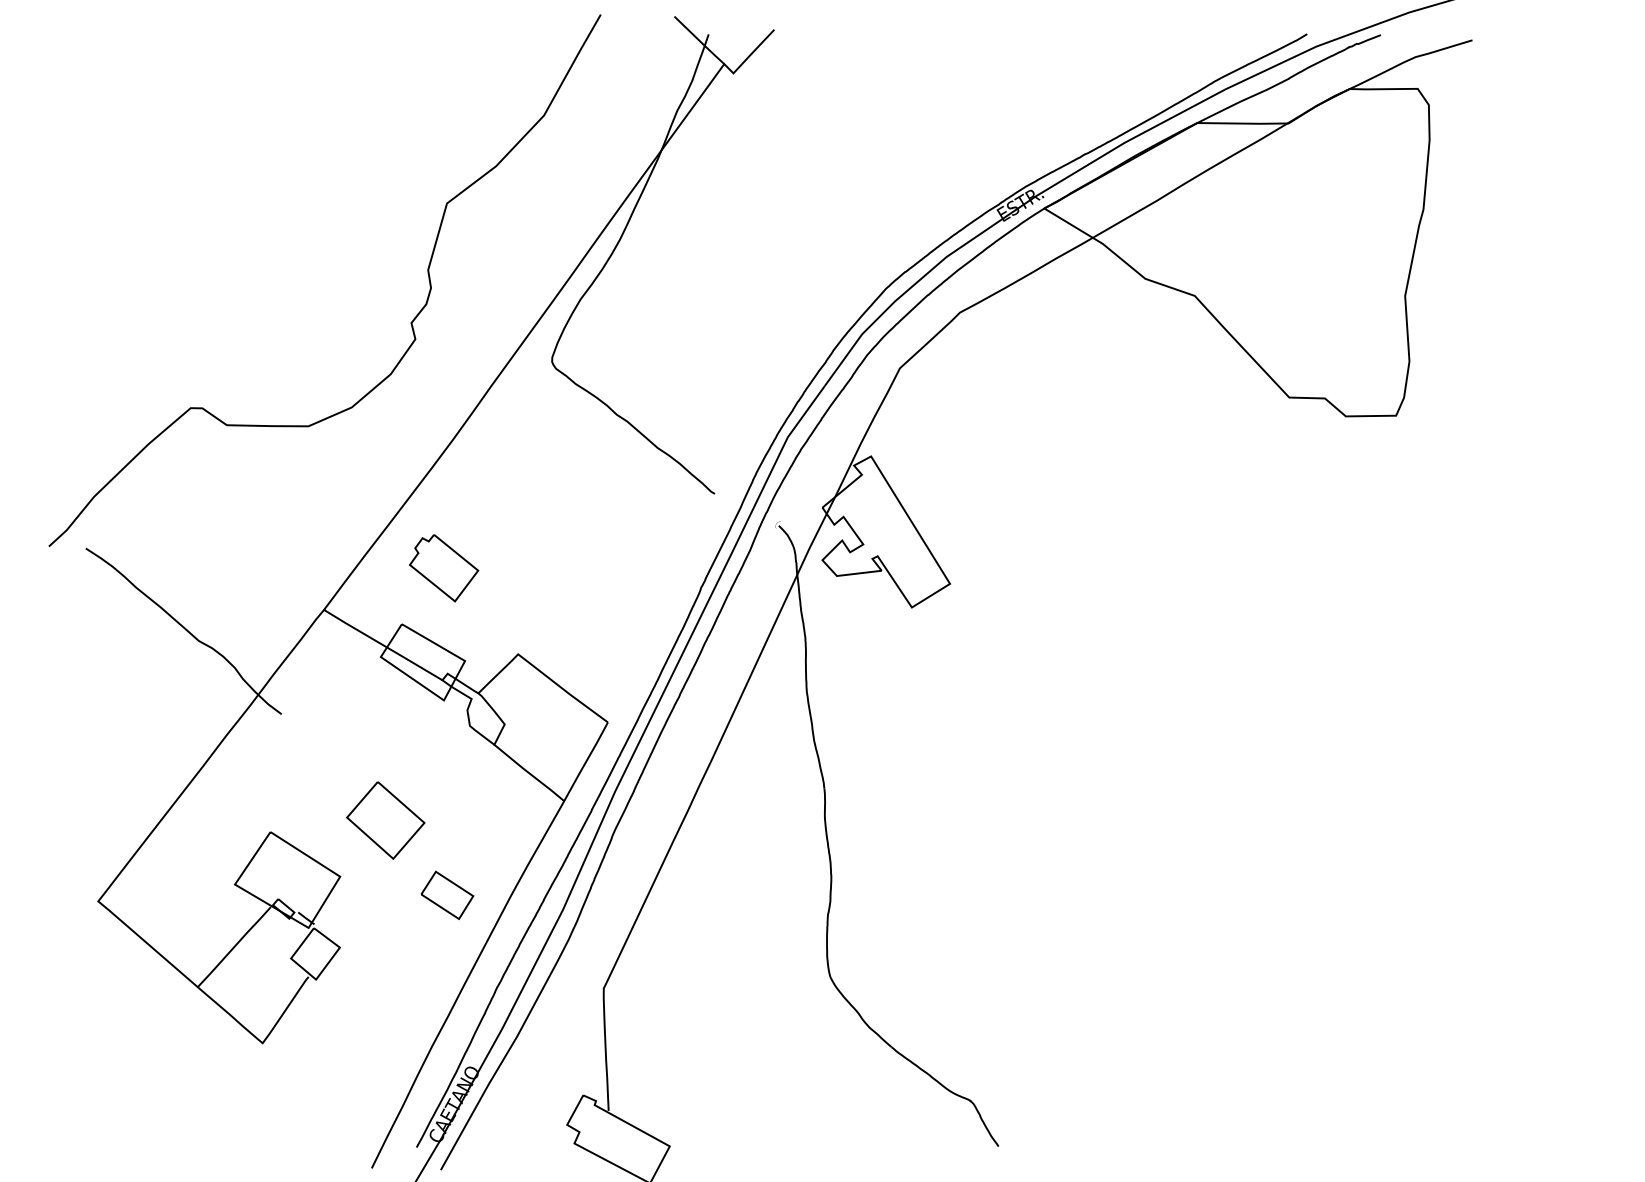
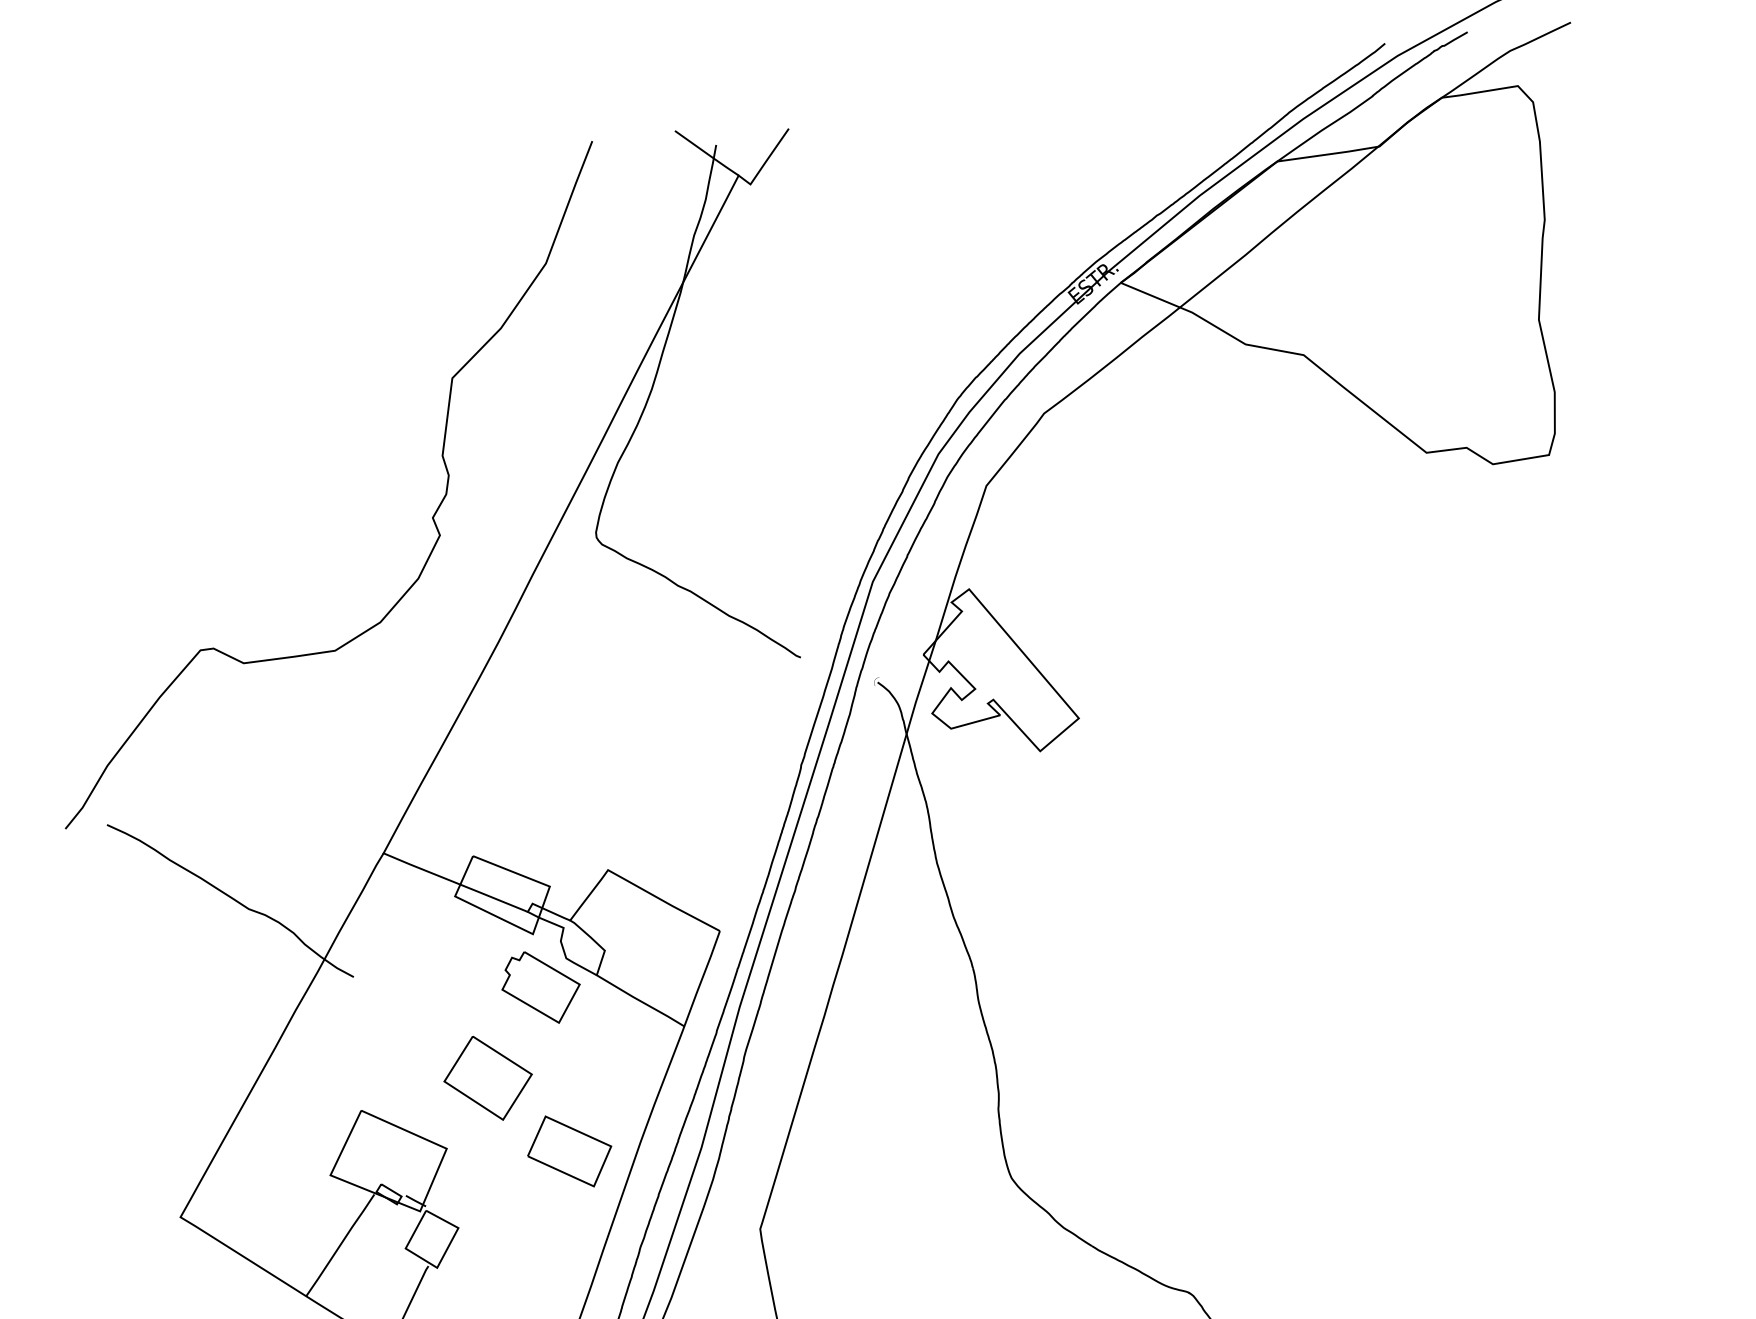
part: (444, 568) -> (541, 987), moved
part: (447, 895) -> (569, 1151), size x1.43

